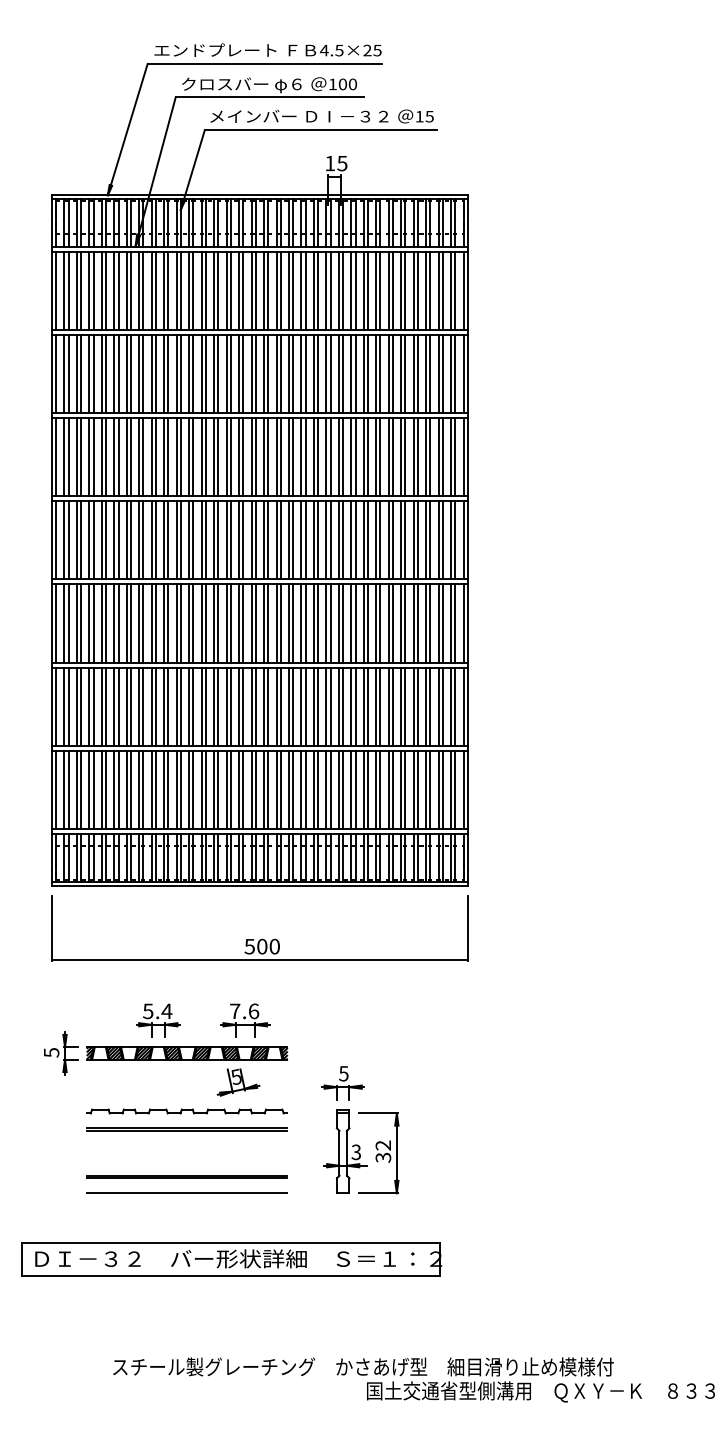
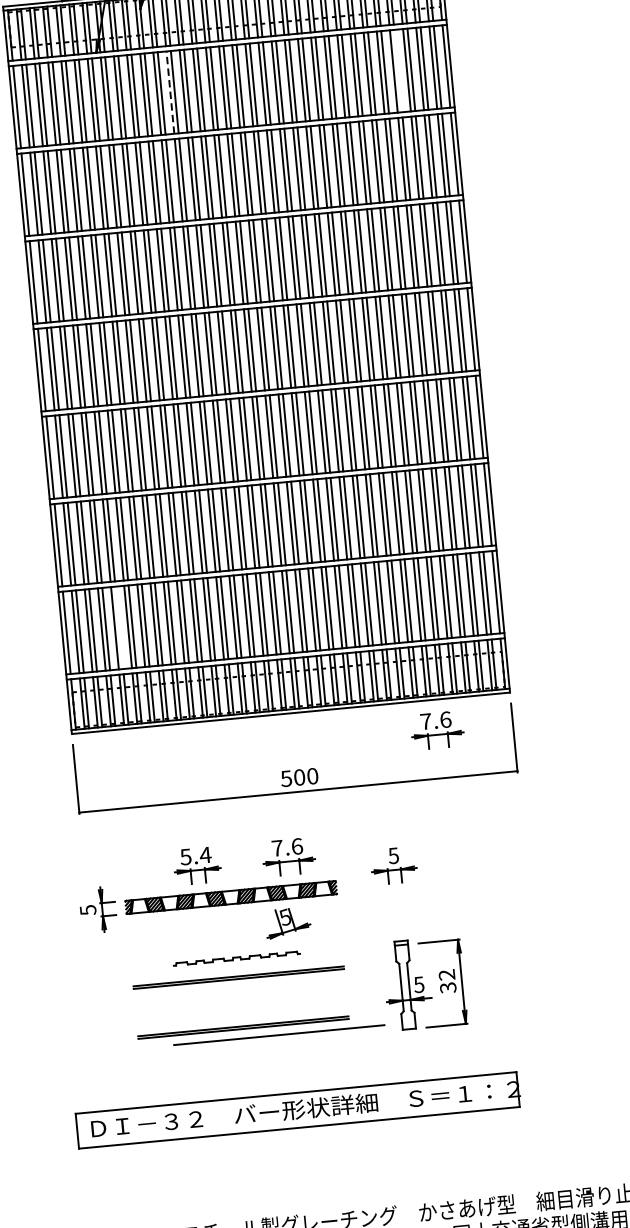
line: (201, 290) -> (170, 92), solid -> dashed
line: (417, 290) -> (397, 70), removed
line: (106, 789) -> (119, 627), removed
part: (396, 914) -> (437, 730), added
part: (342, 1083) -> (393, 866), moved
part: (186, 1111) -> (236, 958), size x0.6
text: (356, 1151) -> (419, 983), 3 -> 5
line: (186, 1192) -> (278, 1034), moved

